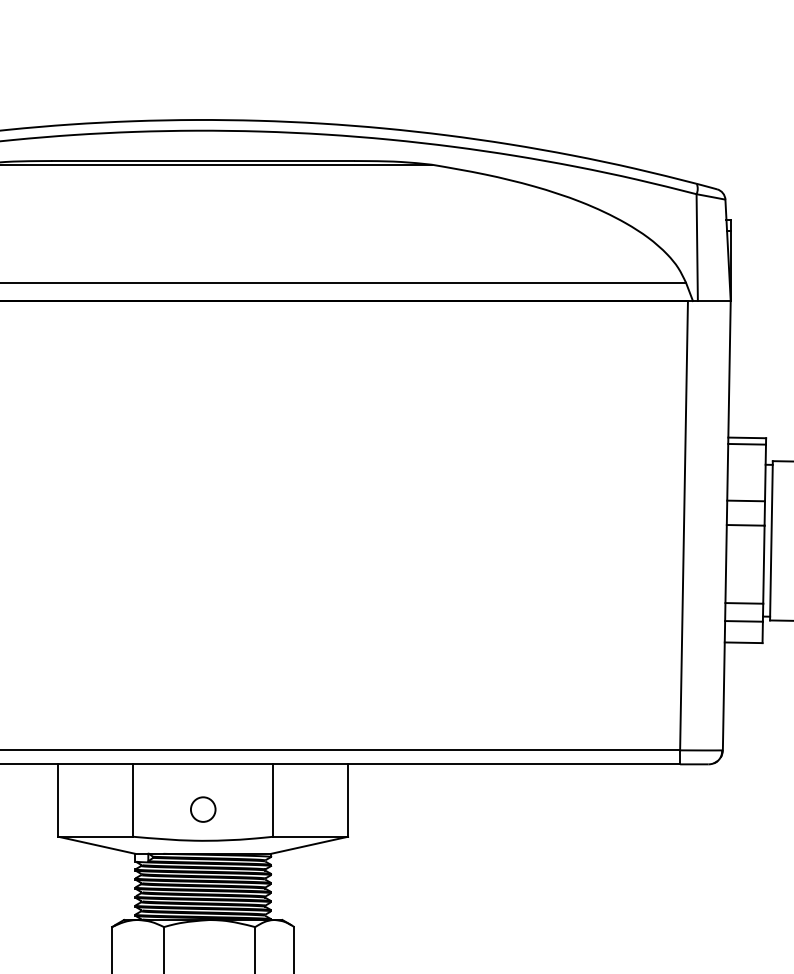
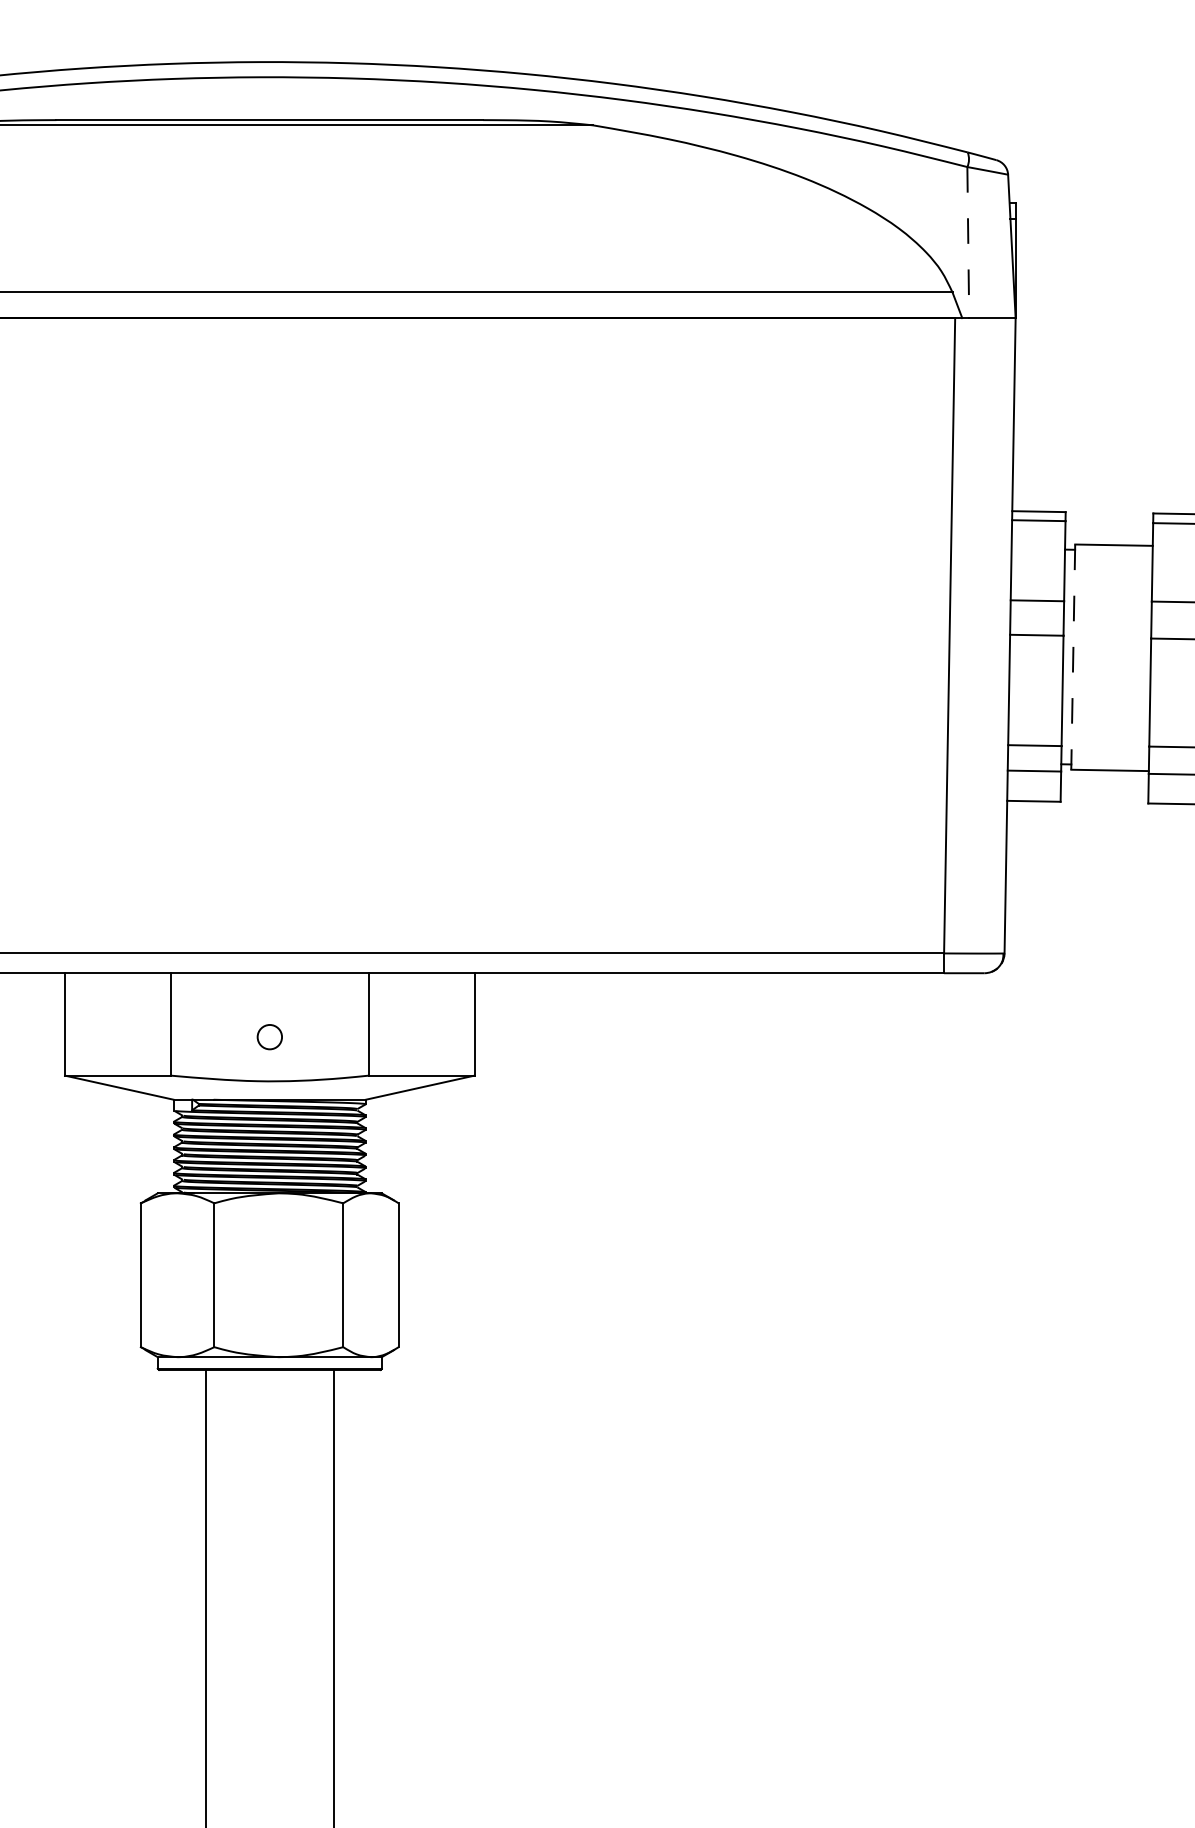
line: (697, 247) -> (968, 242), solid -> dashed
line: (771, 541) -> (1073, 657), solid -> dashed
circle: (203, 809) -> (269, 1036), size x0.7

